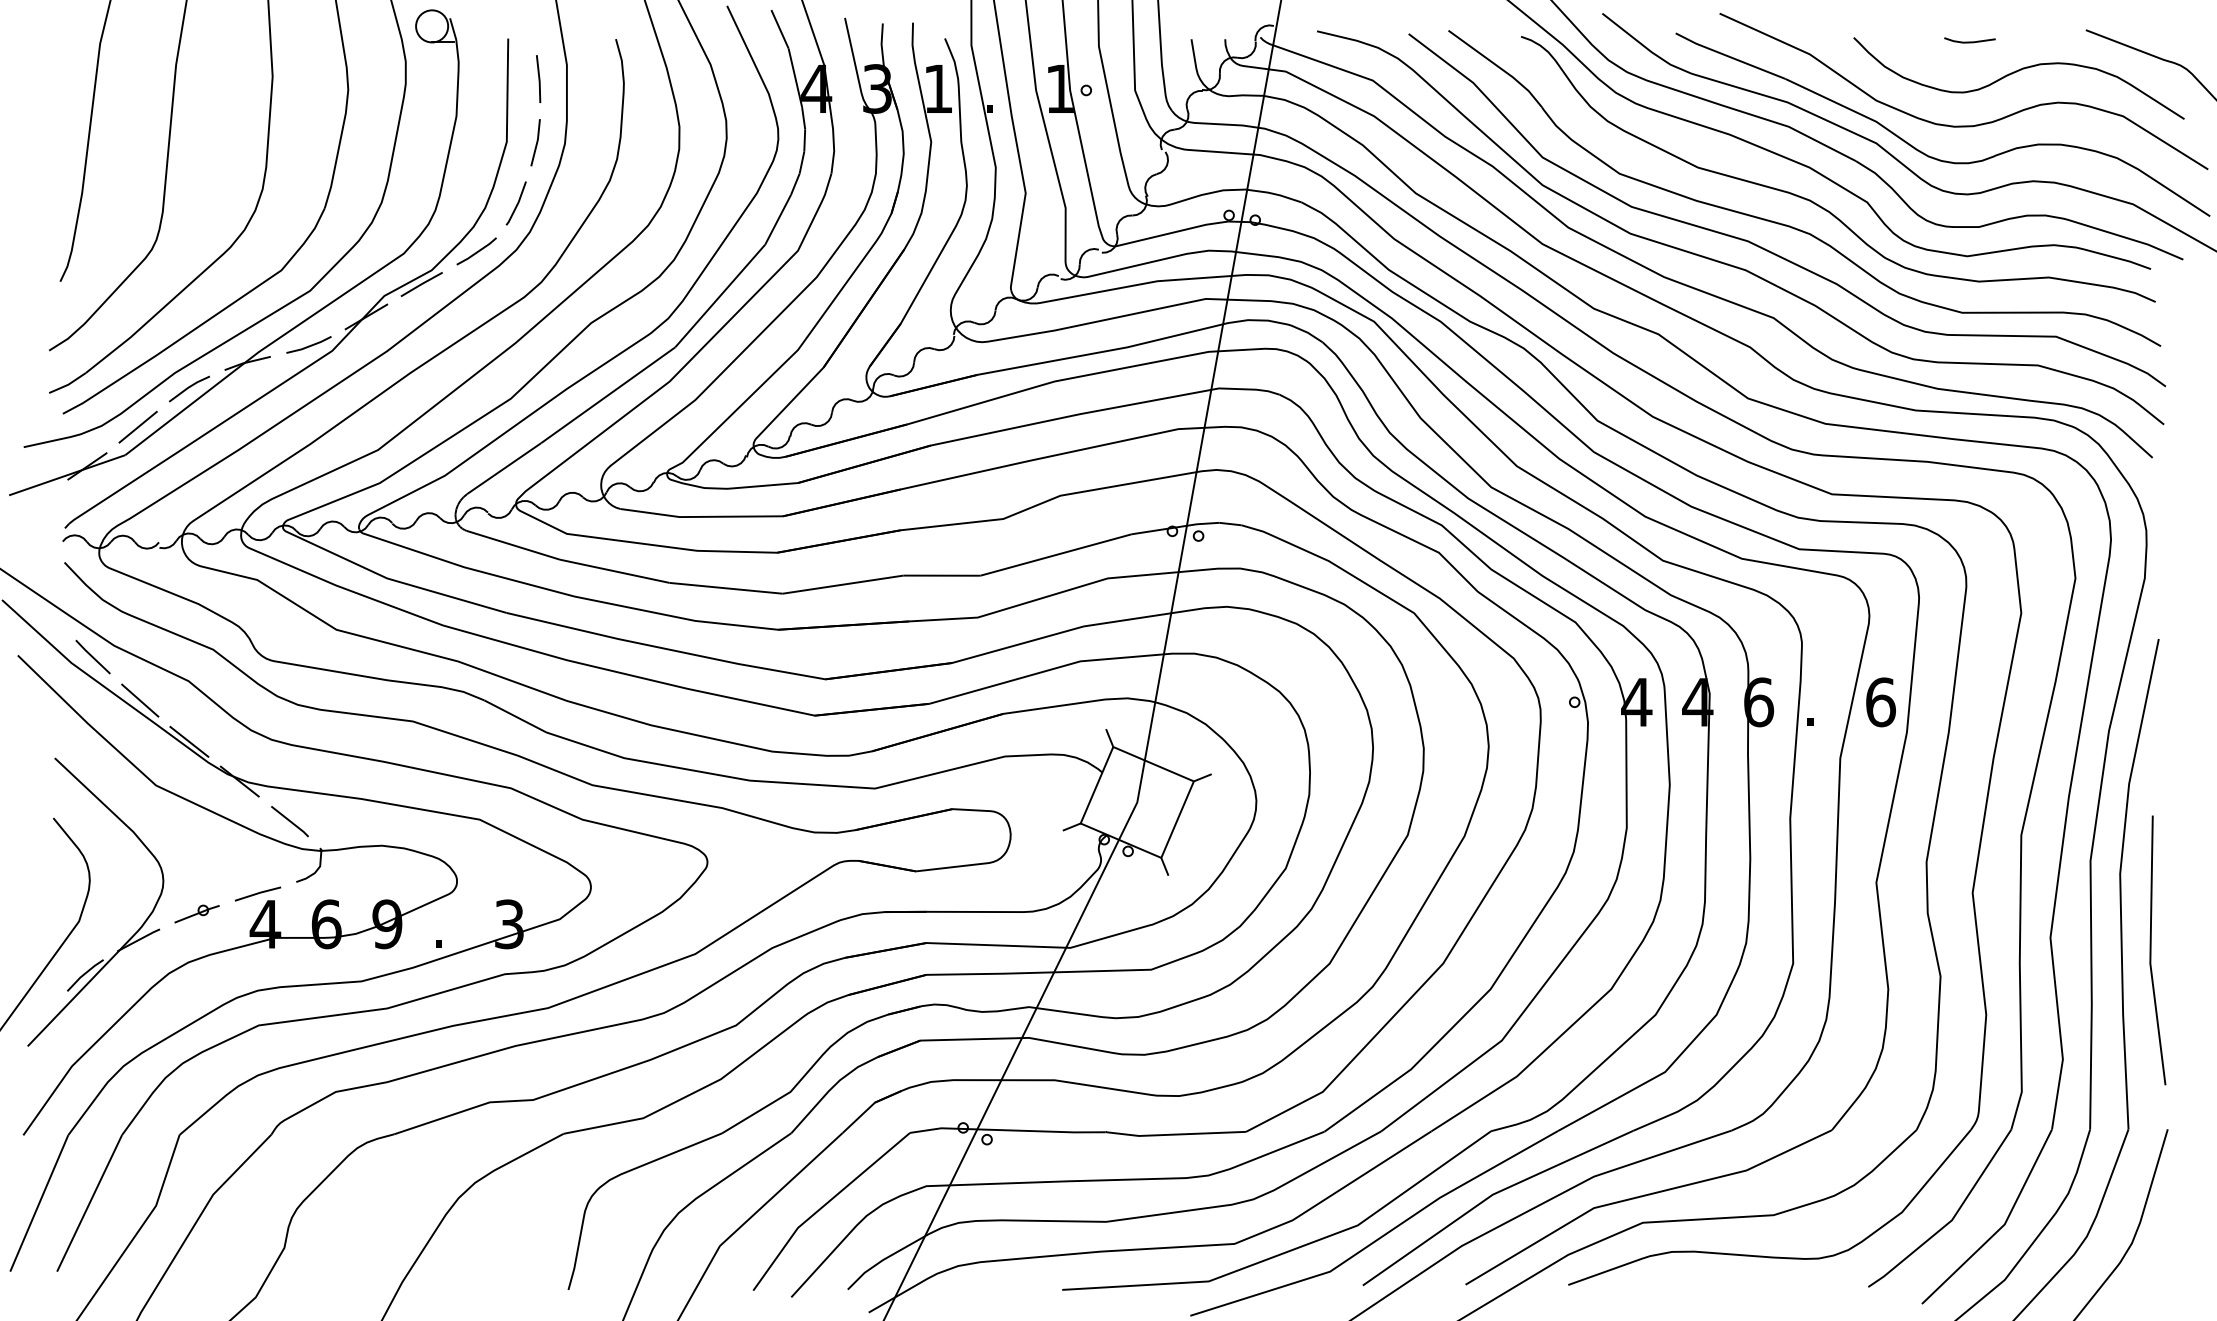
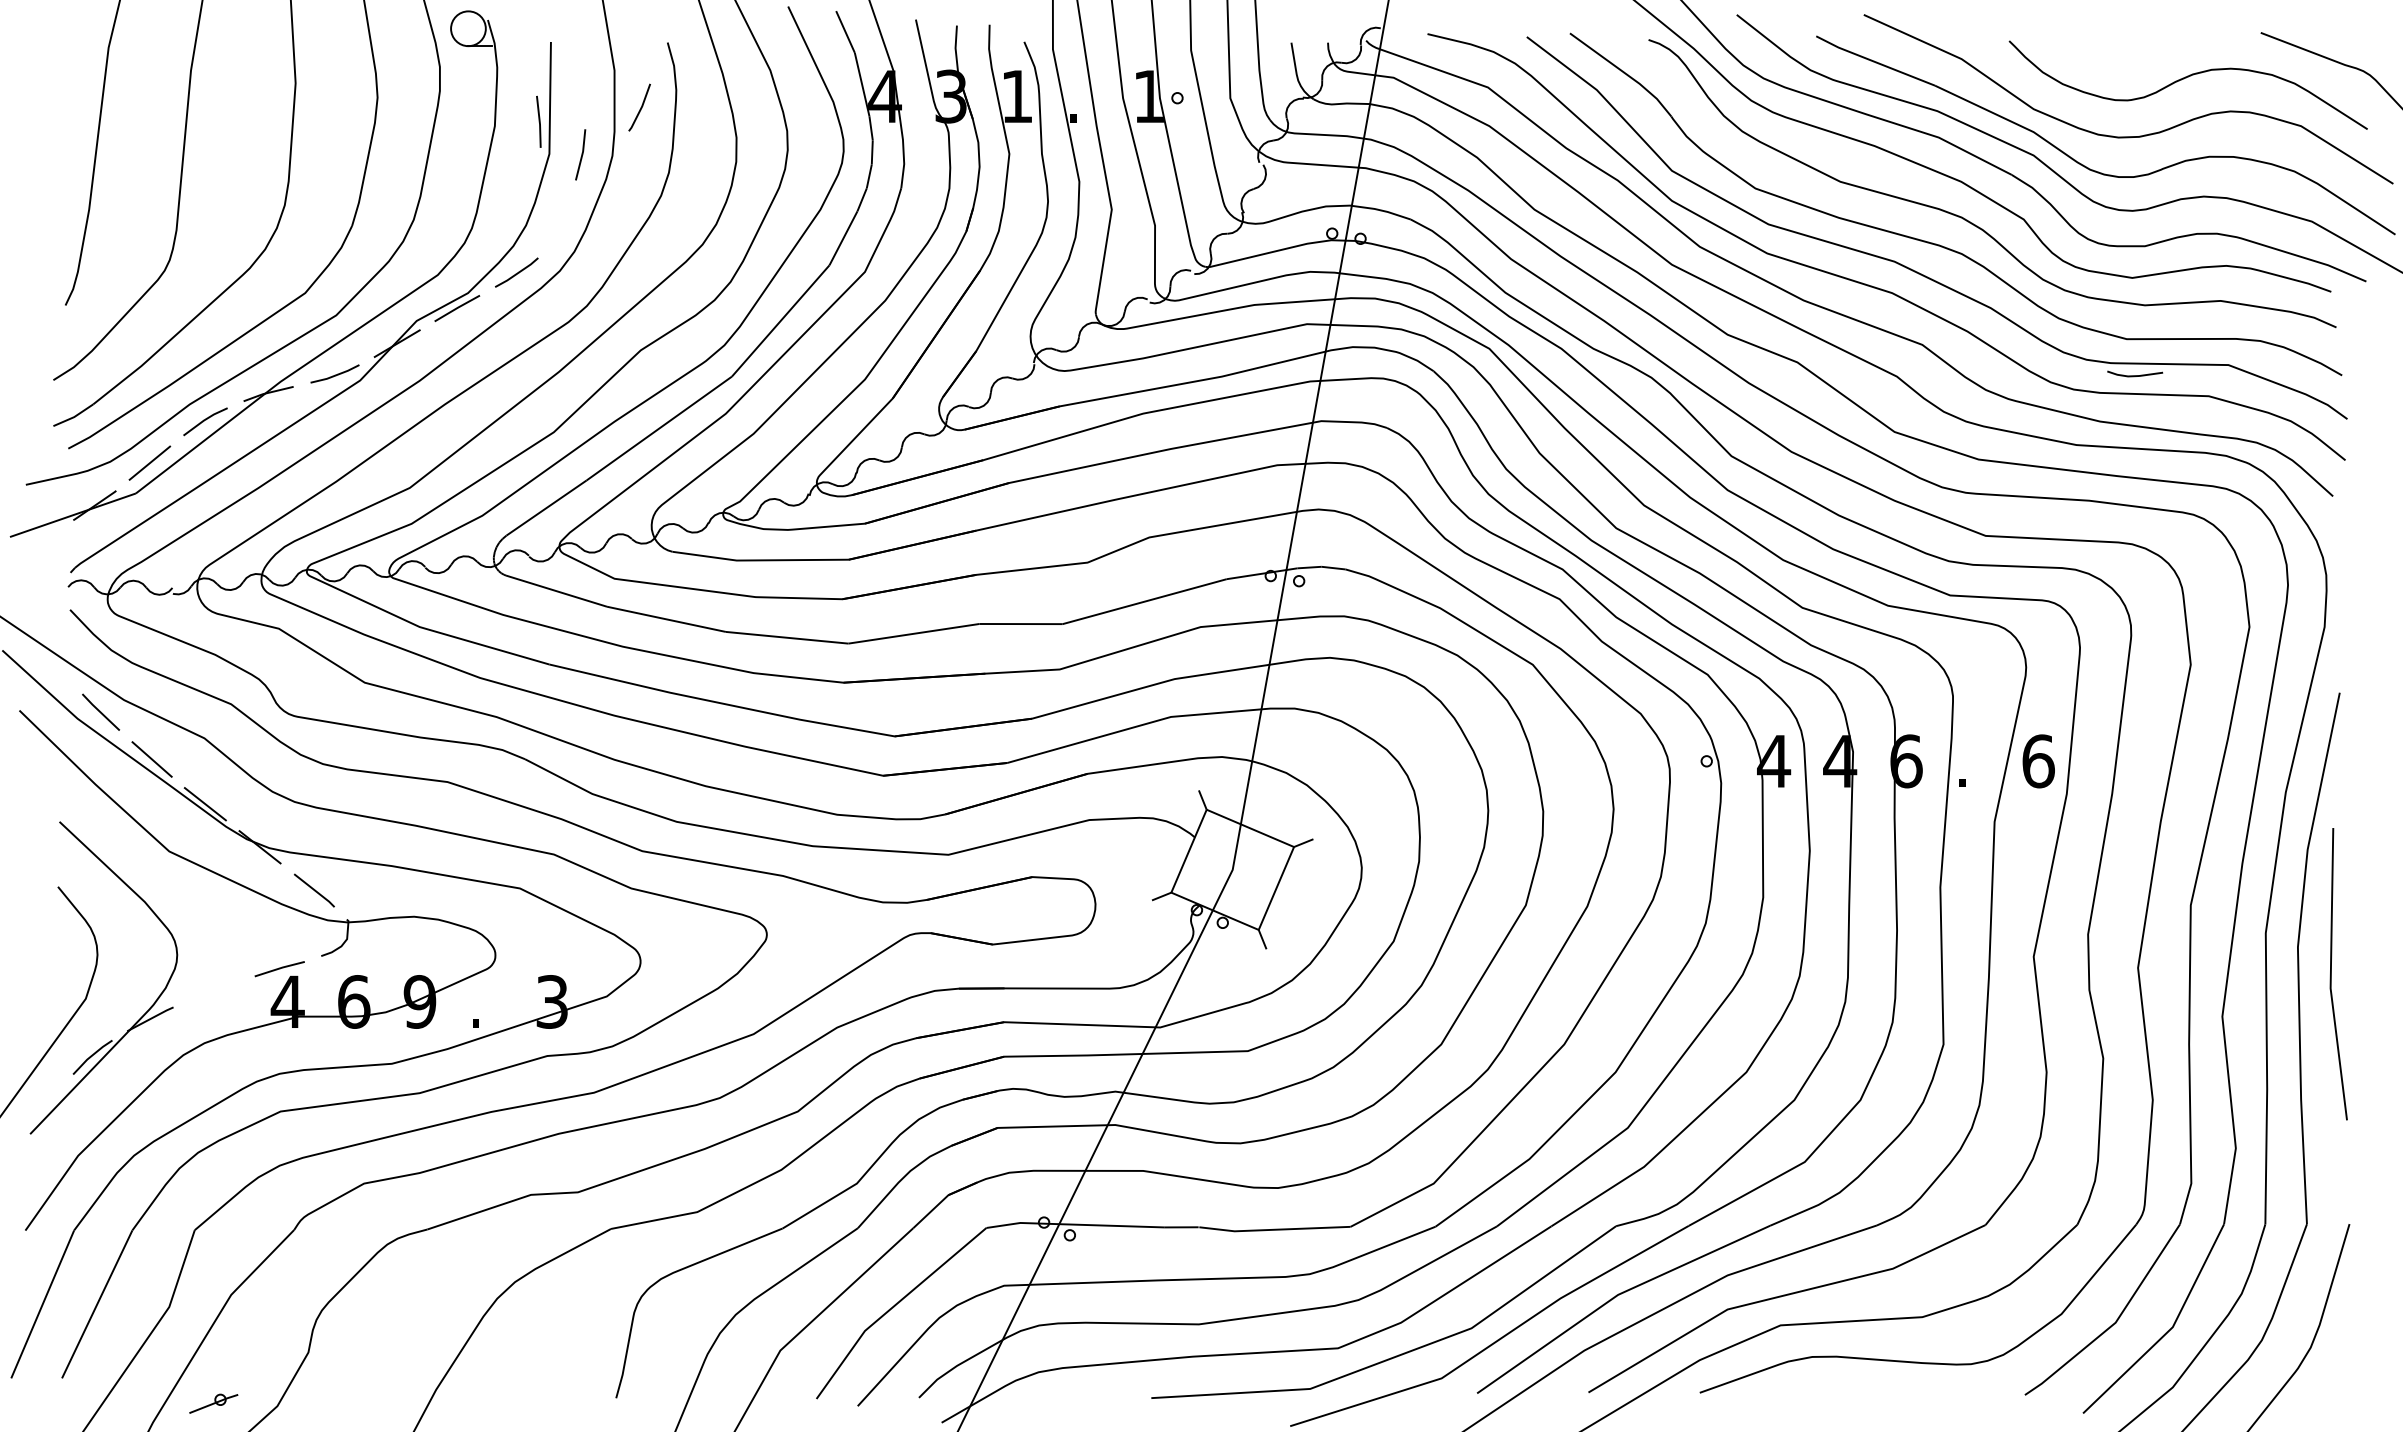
curve: (1970, 41) -> (2135, 375), moved
line: (538, 78) -> (538, 121), moved
line: (517, 203) -> (640, 107), moved
part: (196, 913) -> (213, 1403), moved
line: (2151, 950) -> (2331, 974), moved

